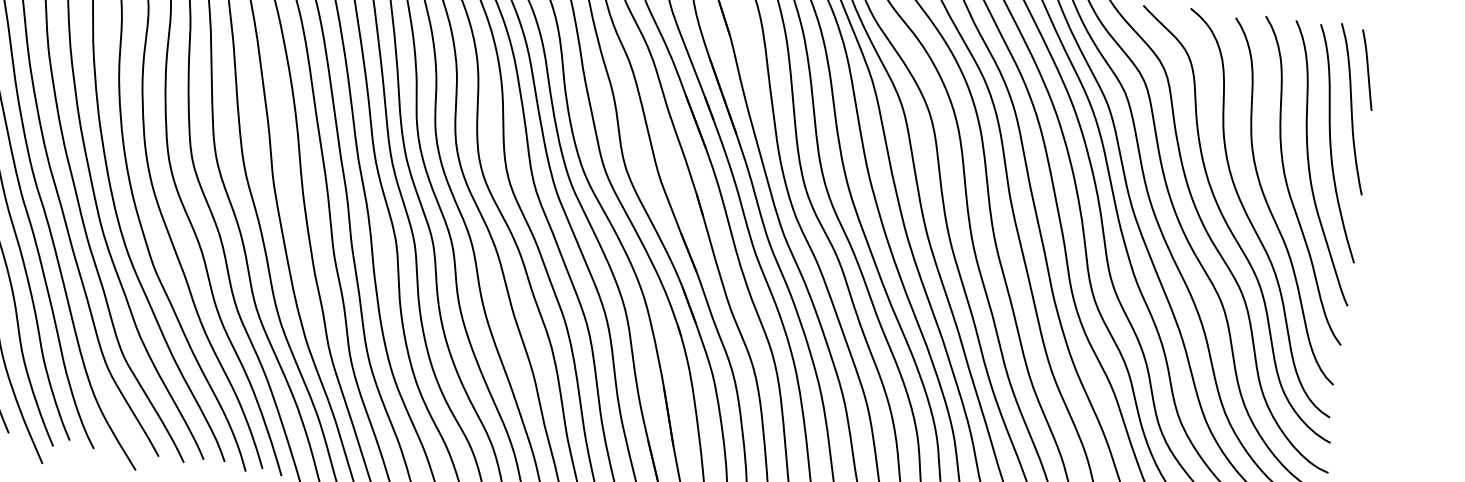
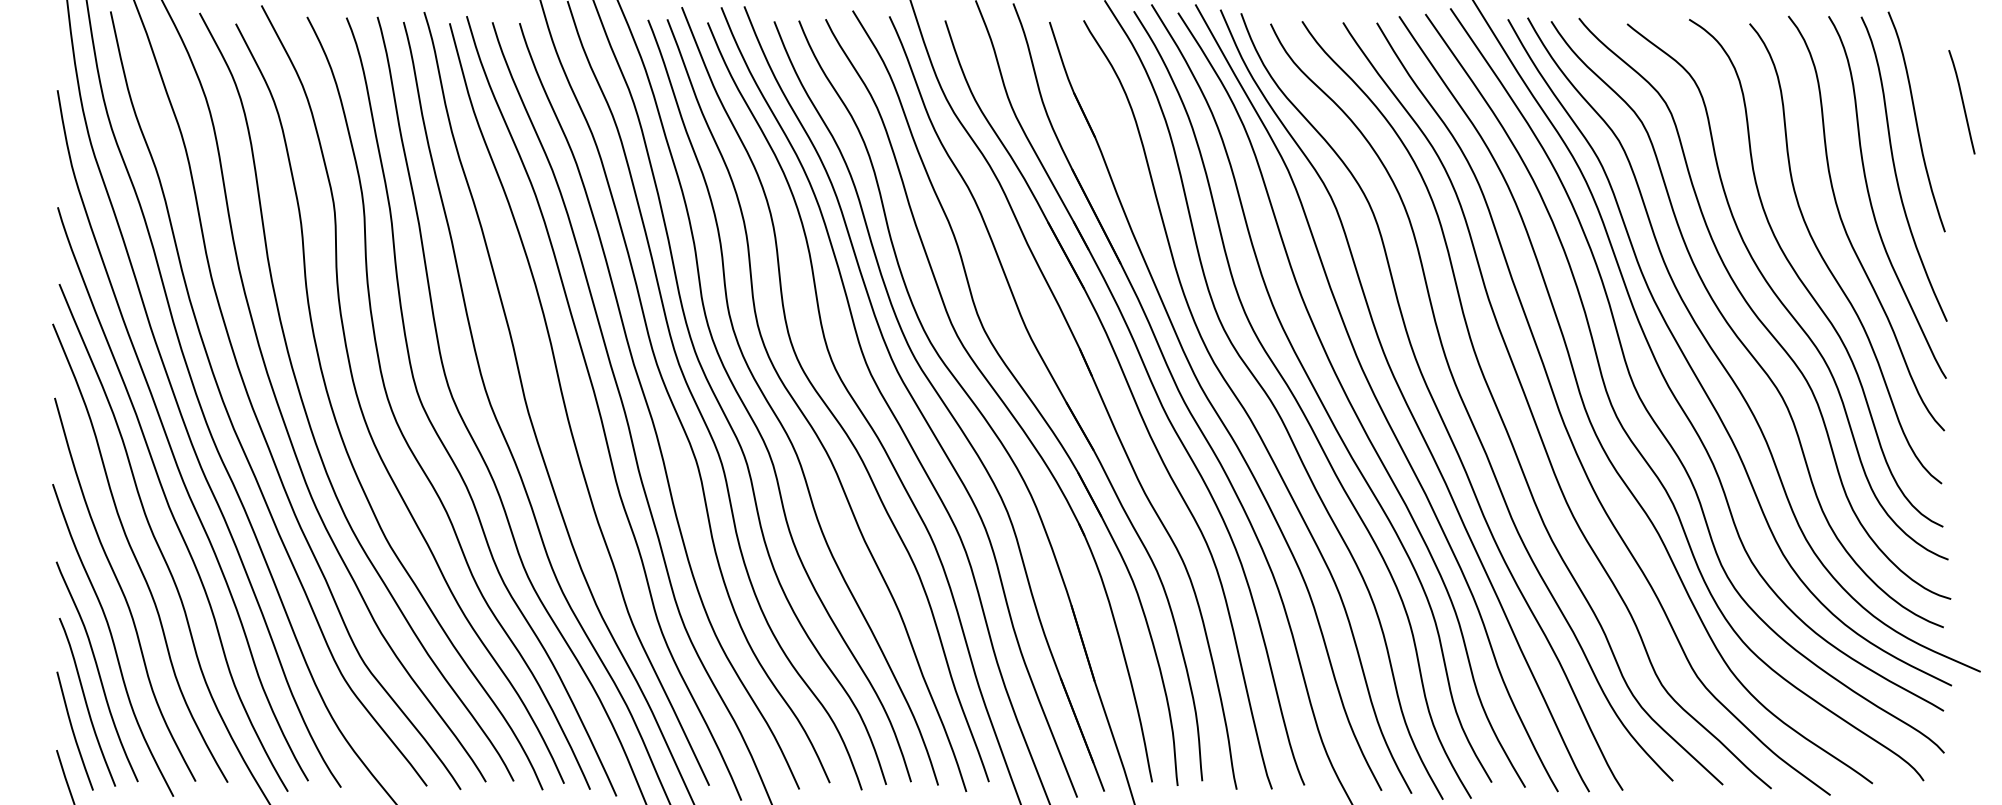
curve: (1367, 69) -> (1961, 101), moved

